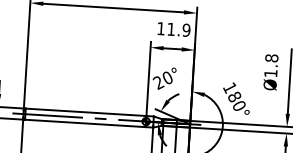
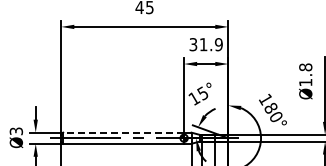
text: (161, 28) -> (193, 44), 11.9 -> 31.9
text: (162, 79) -> (197, 95), 20° -> 15°
line: (85, 112) -> (123, 132), solid -> dashed

